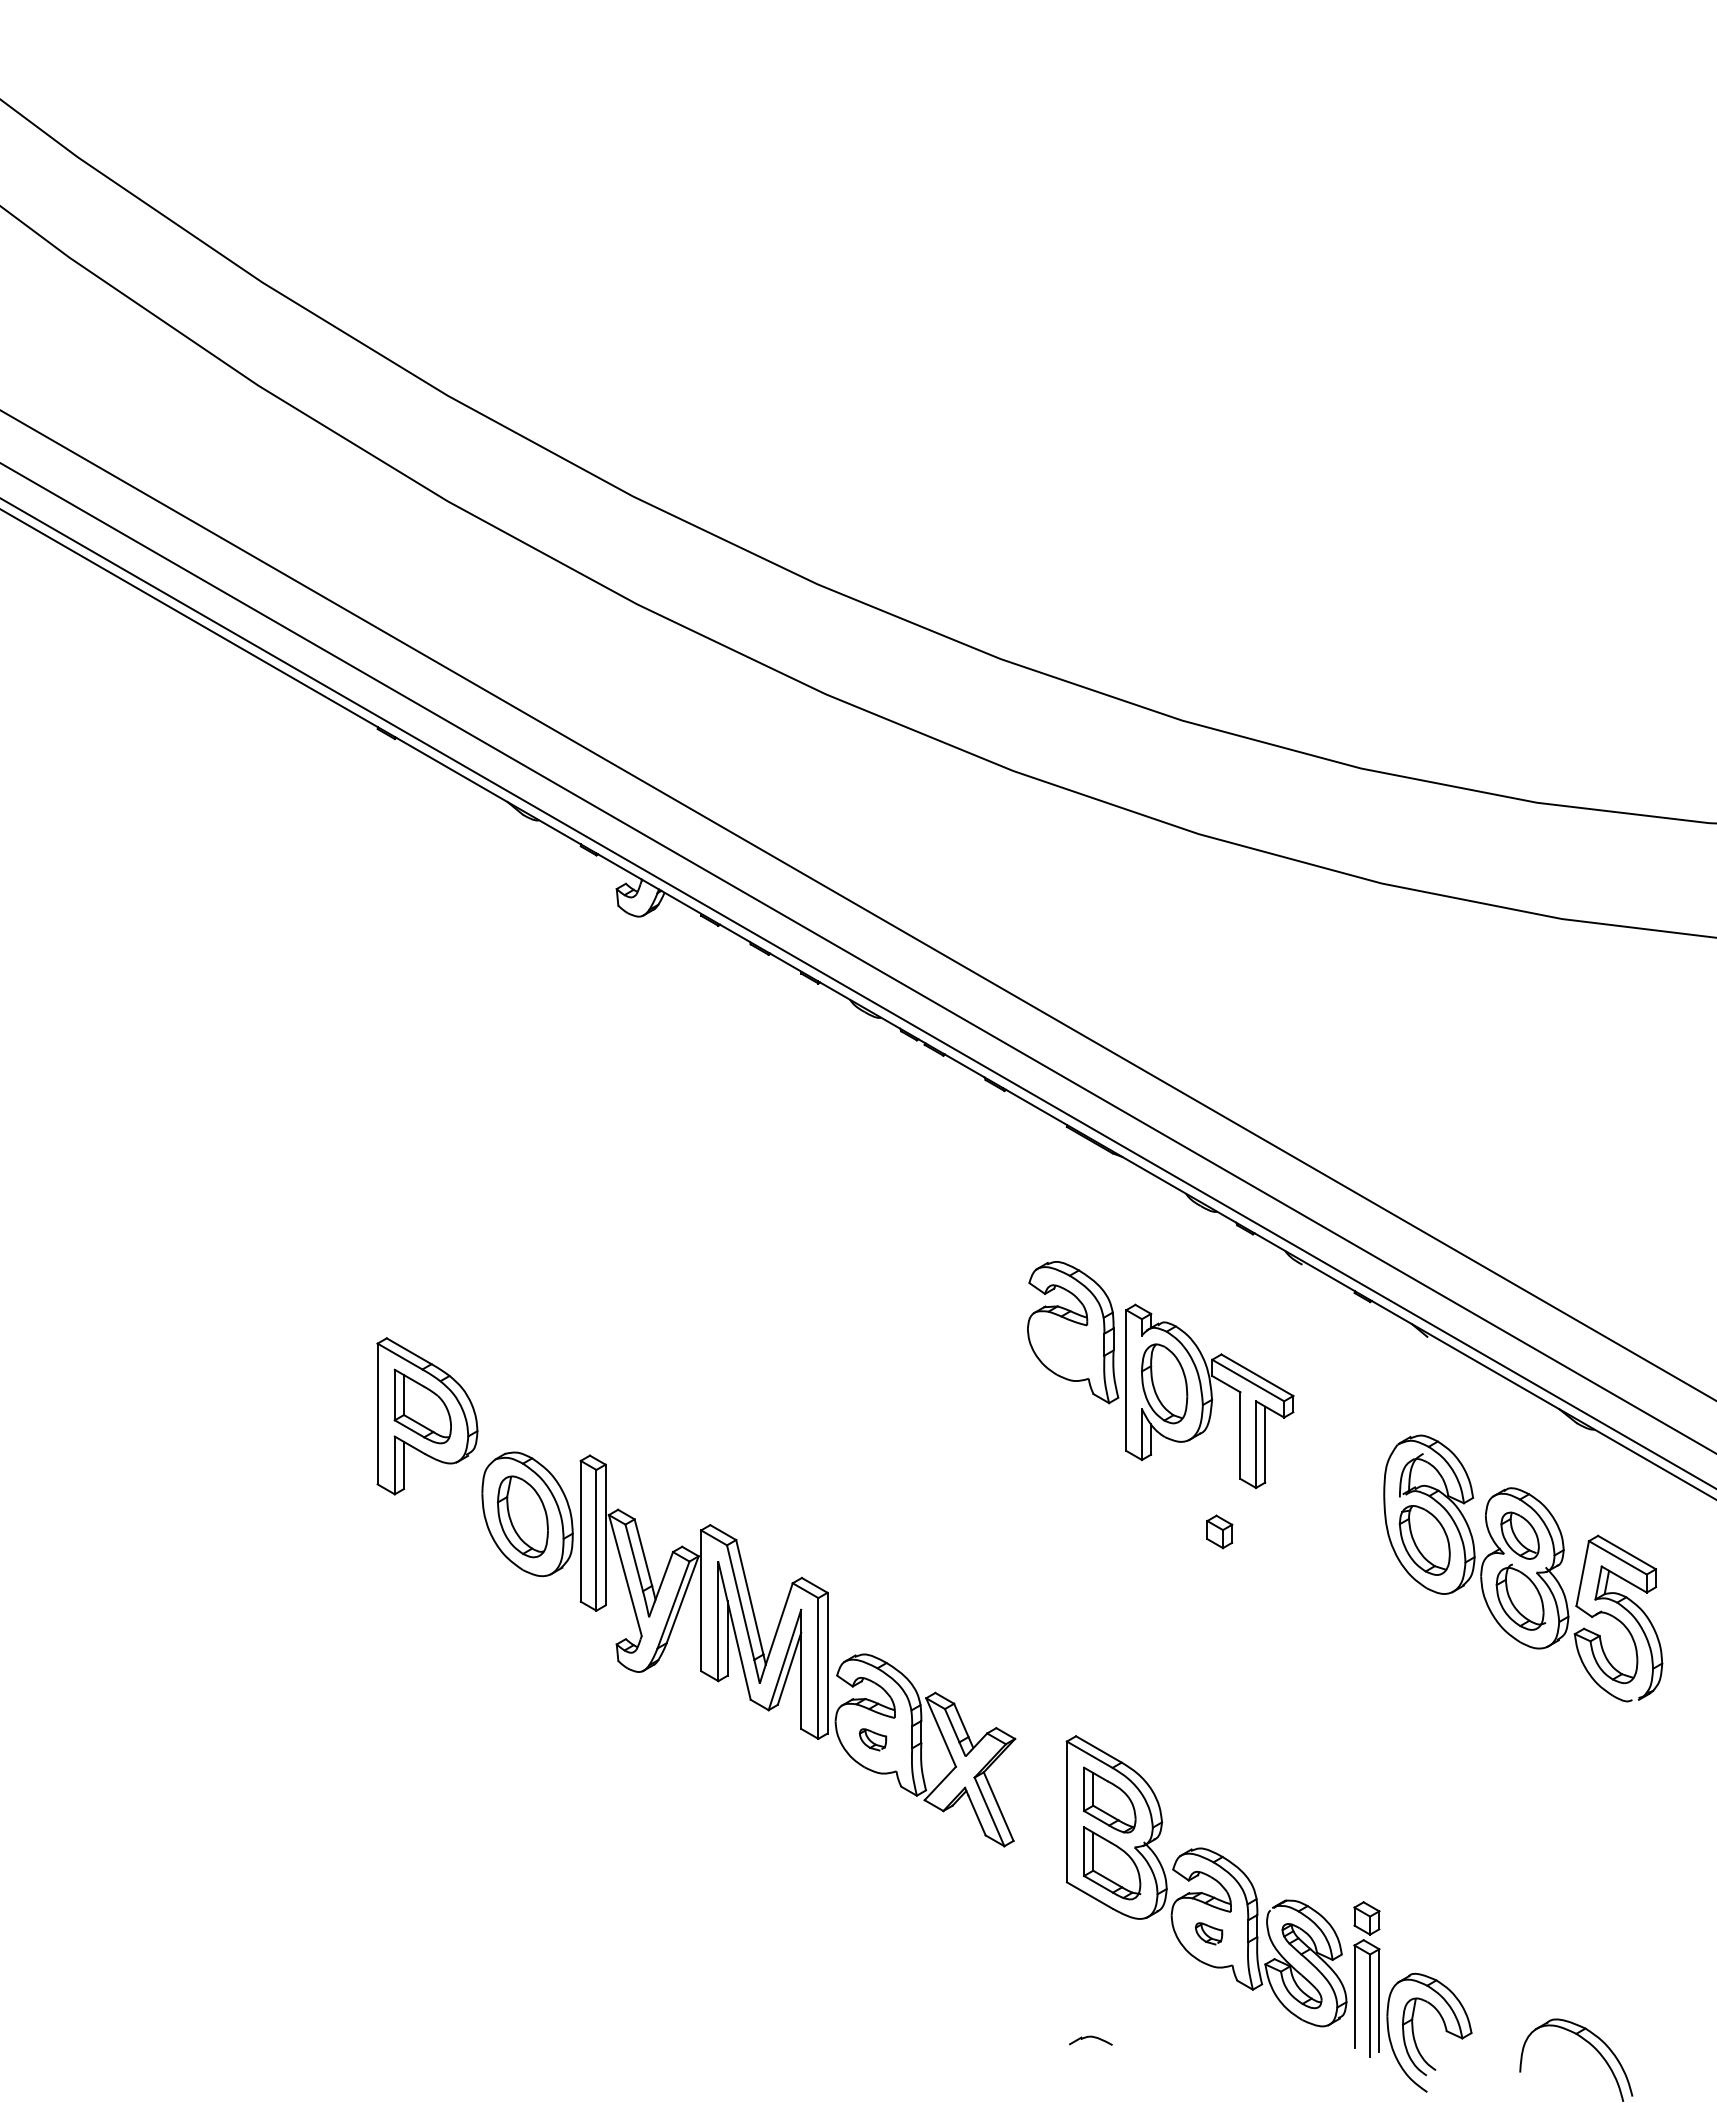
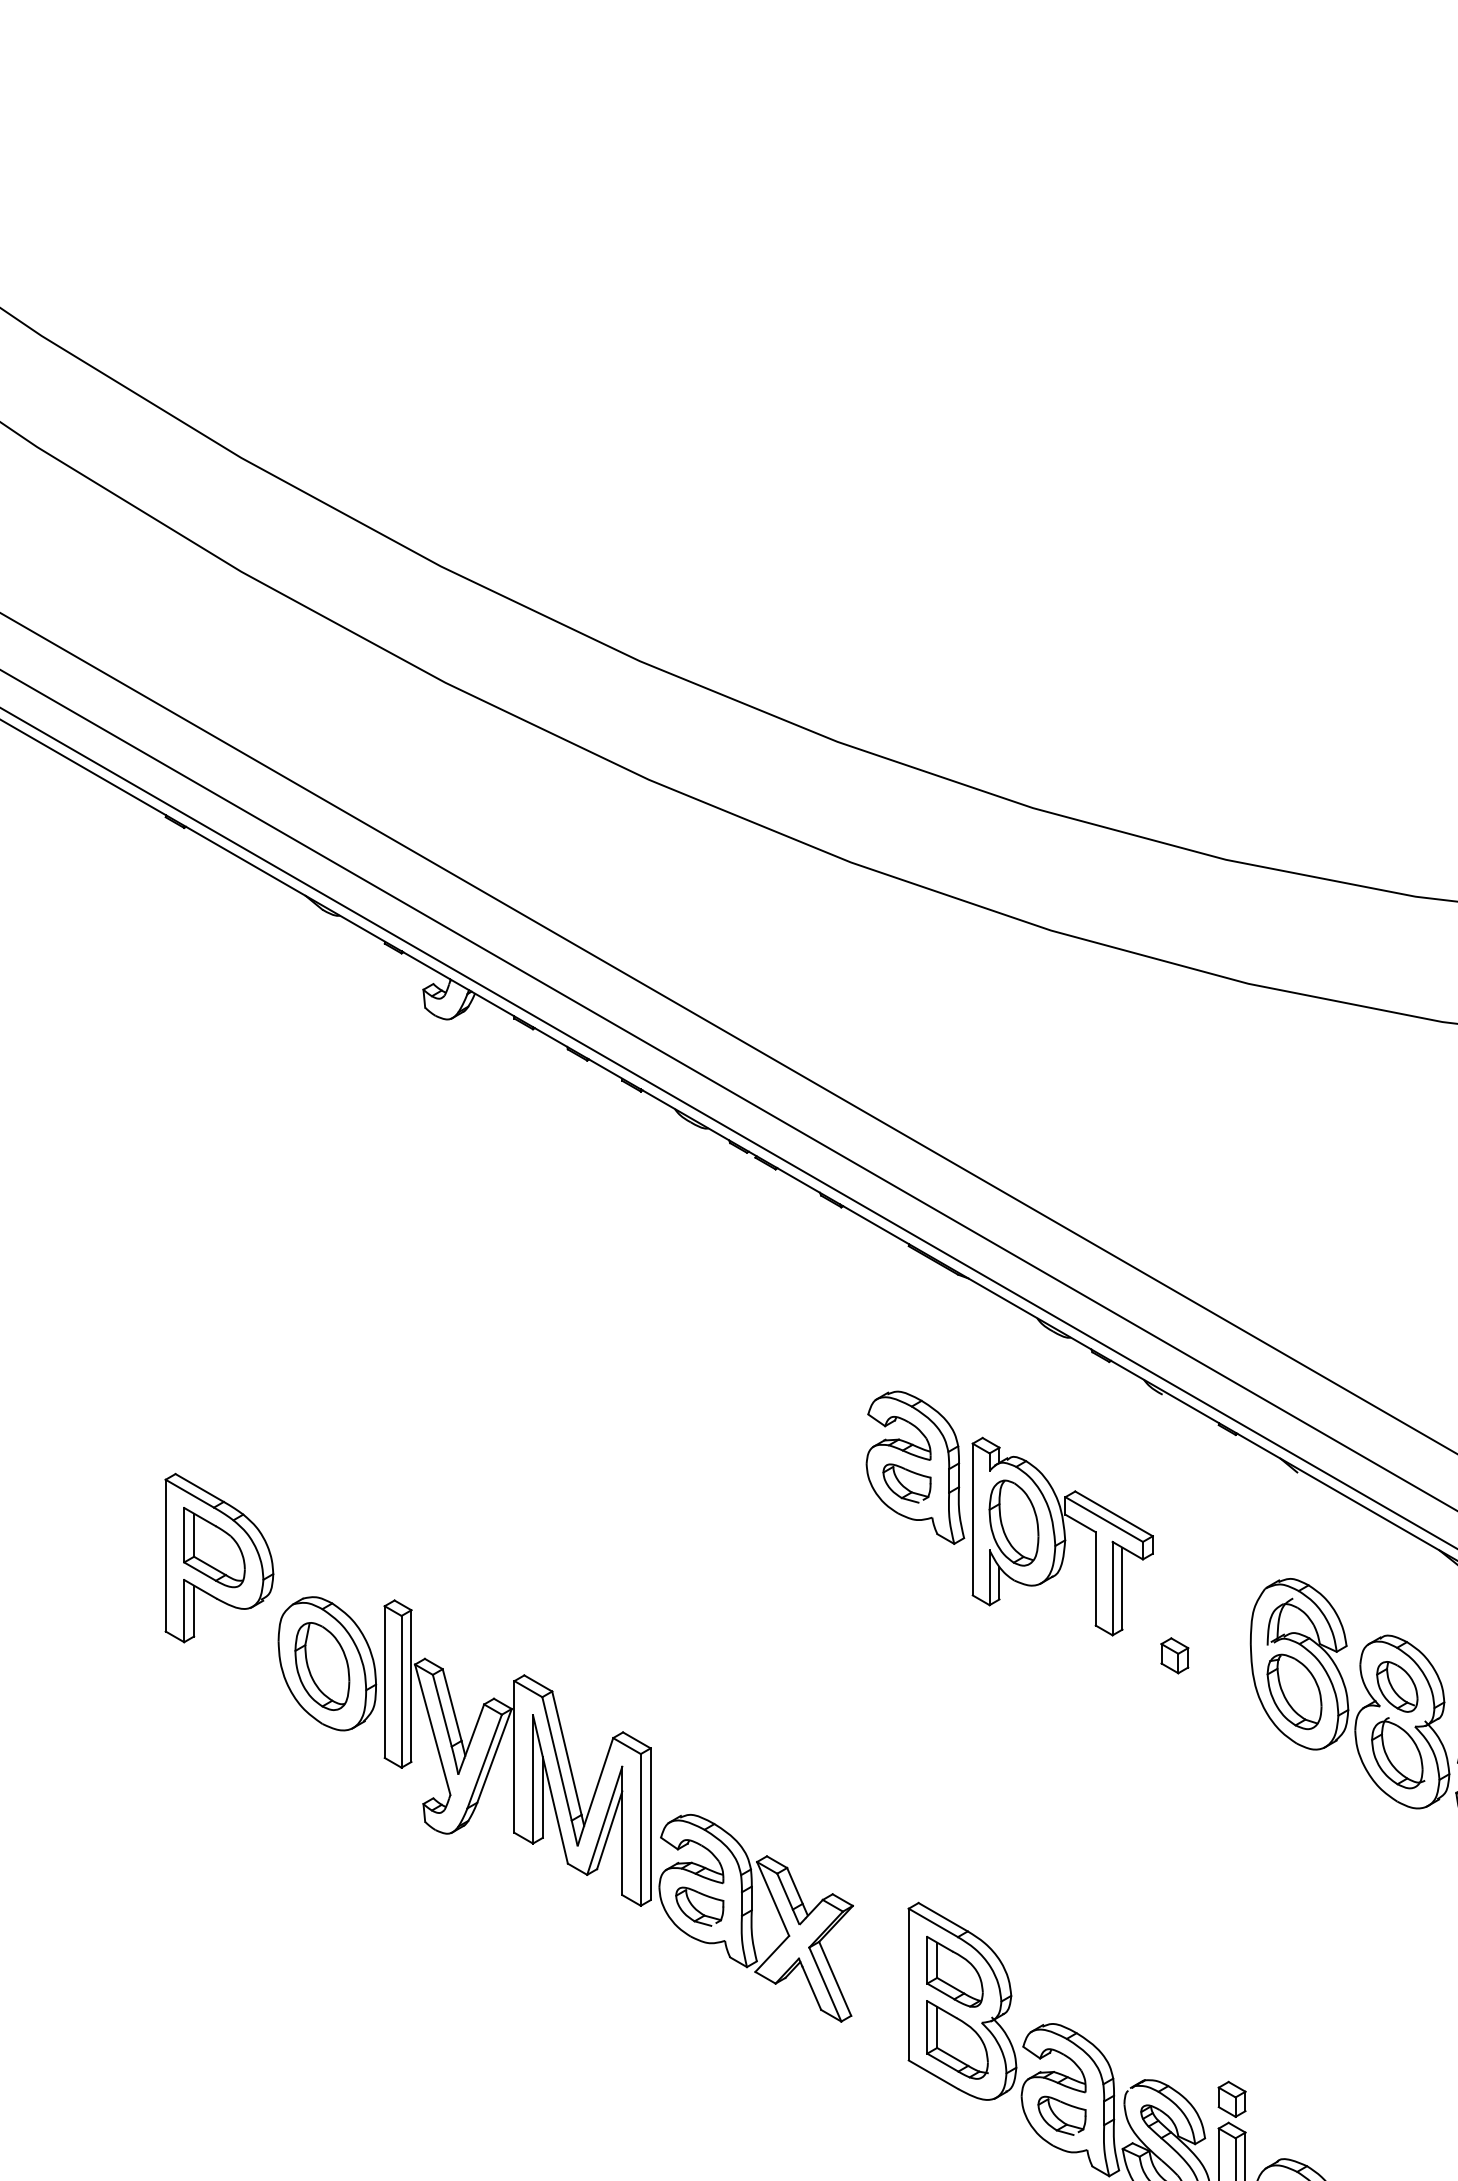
part: (1065, 1346) -> (907, 1482), added
part: (1219, 1531) -> (1174, 1655), moved
part: (872, 1739) -> (699, 1906), size x1.67
part: (1208, 1933) -> (1061, 2115), size x1.67

